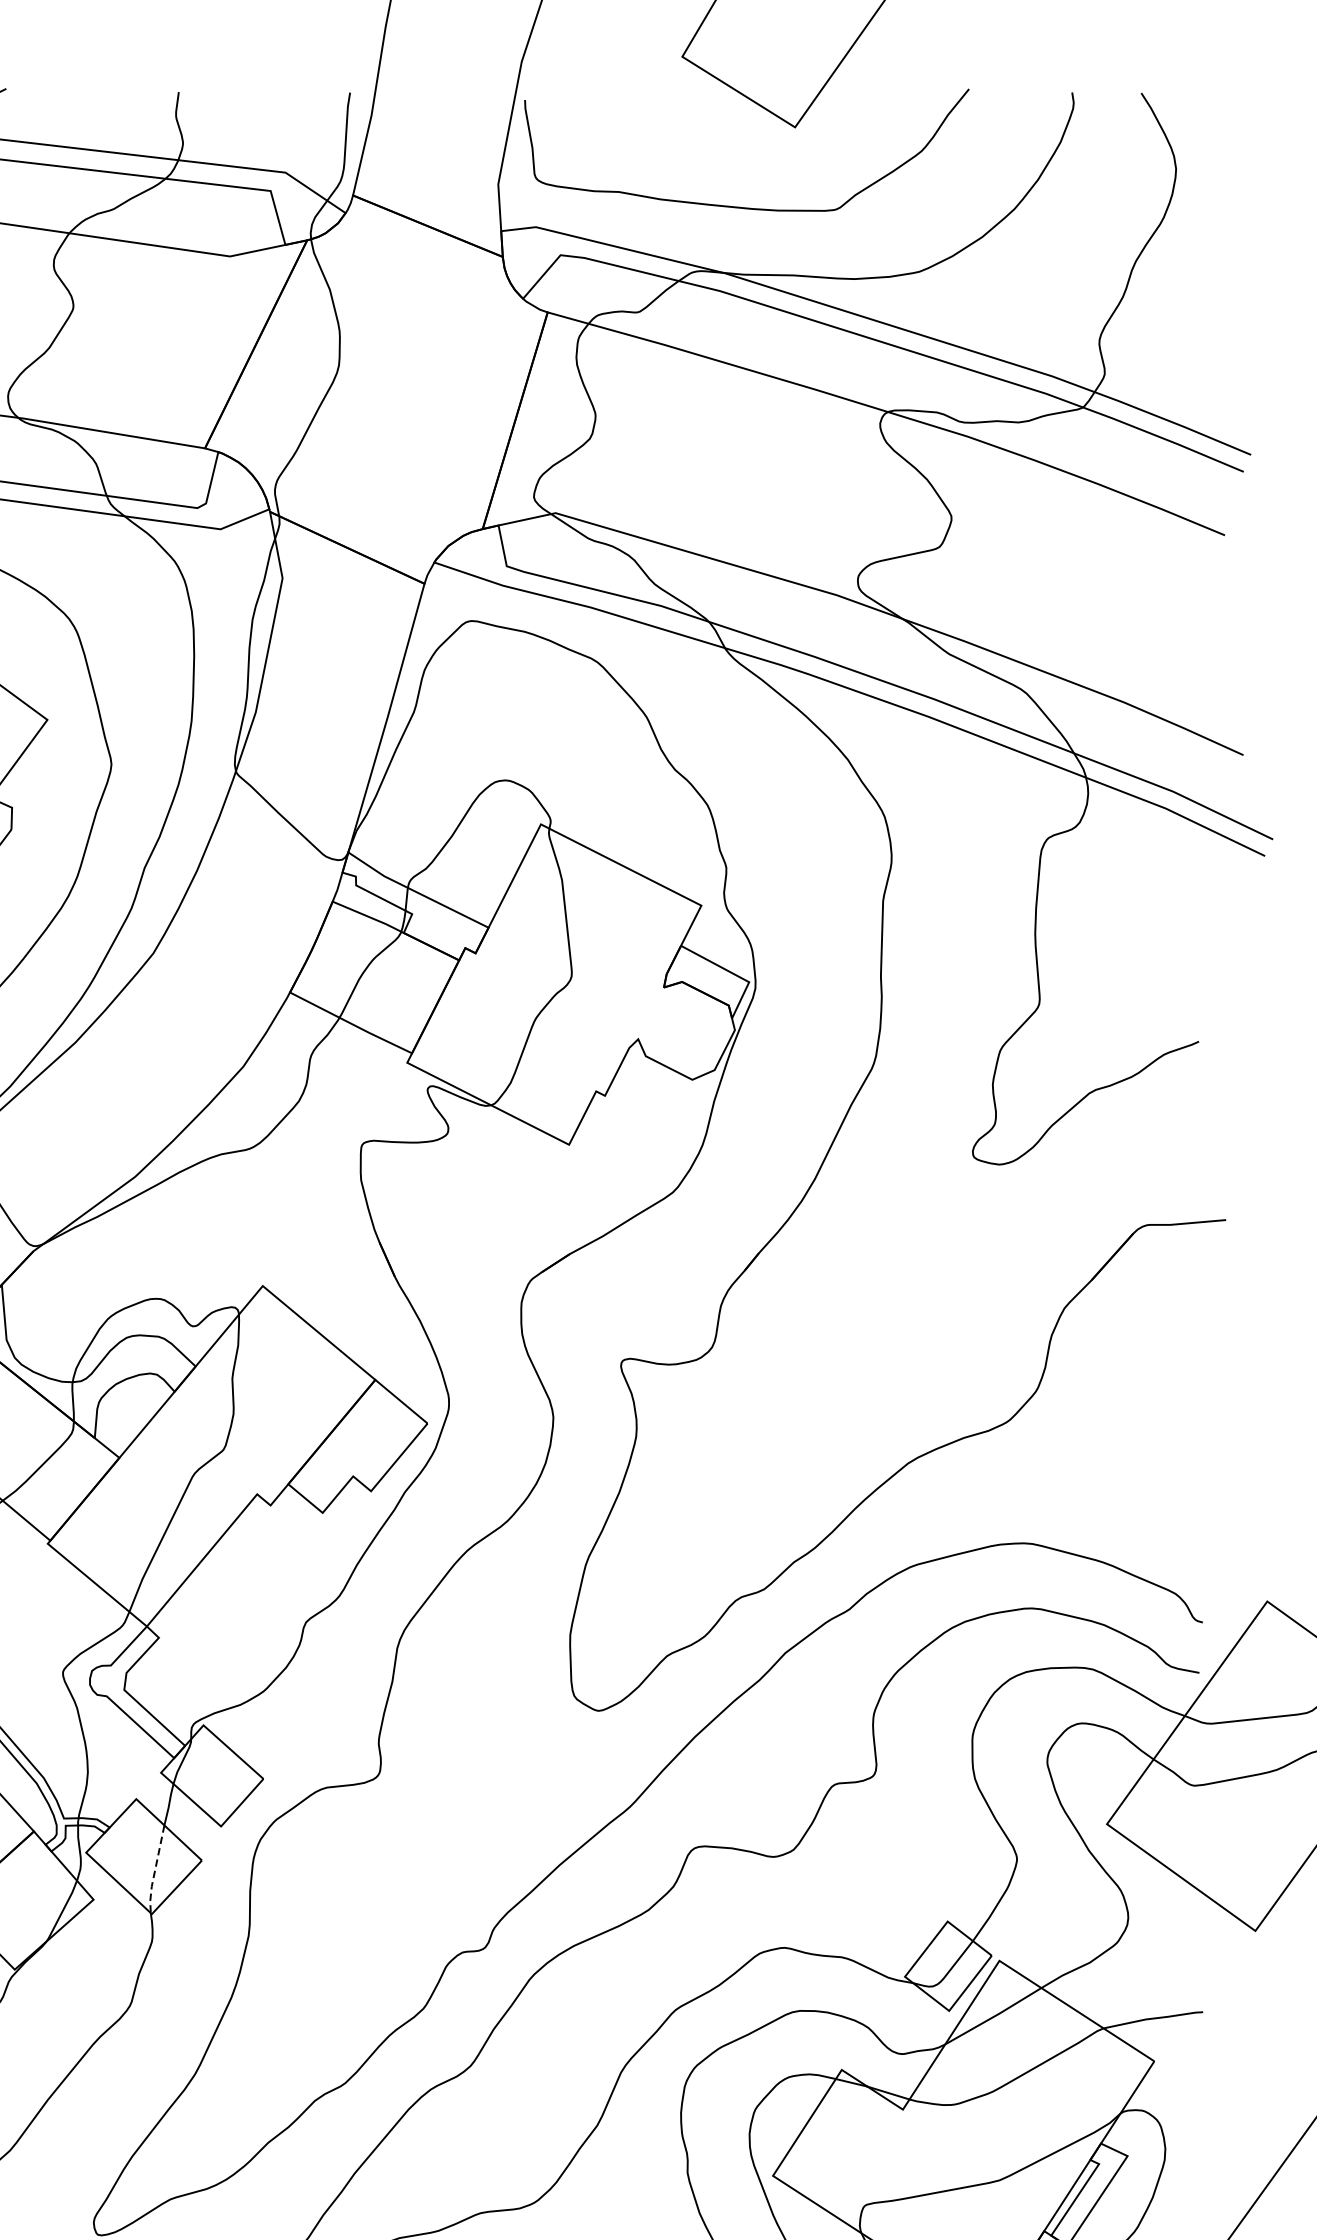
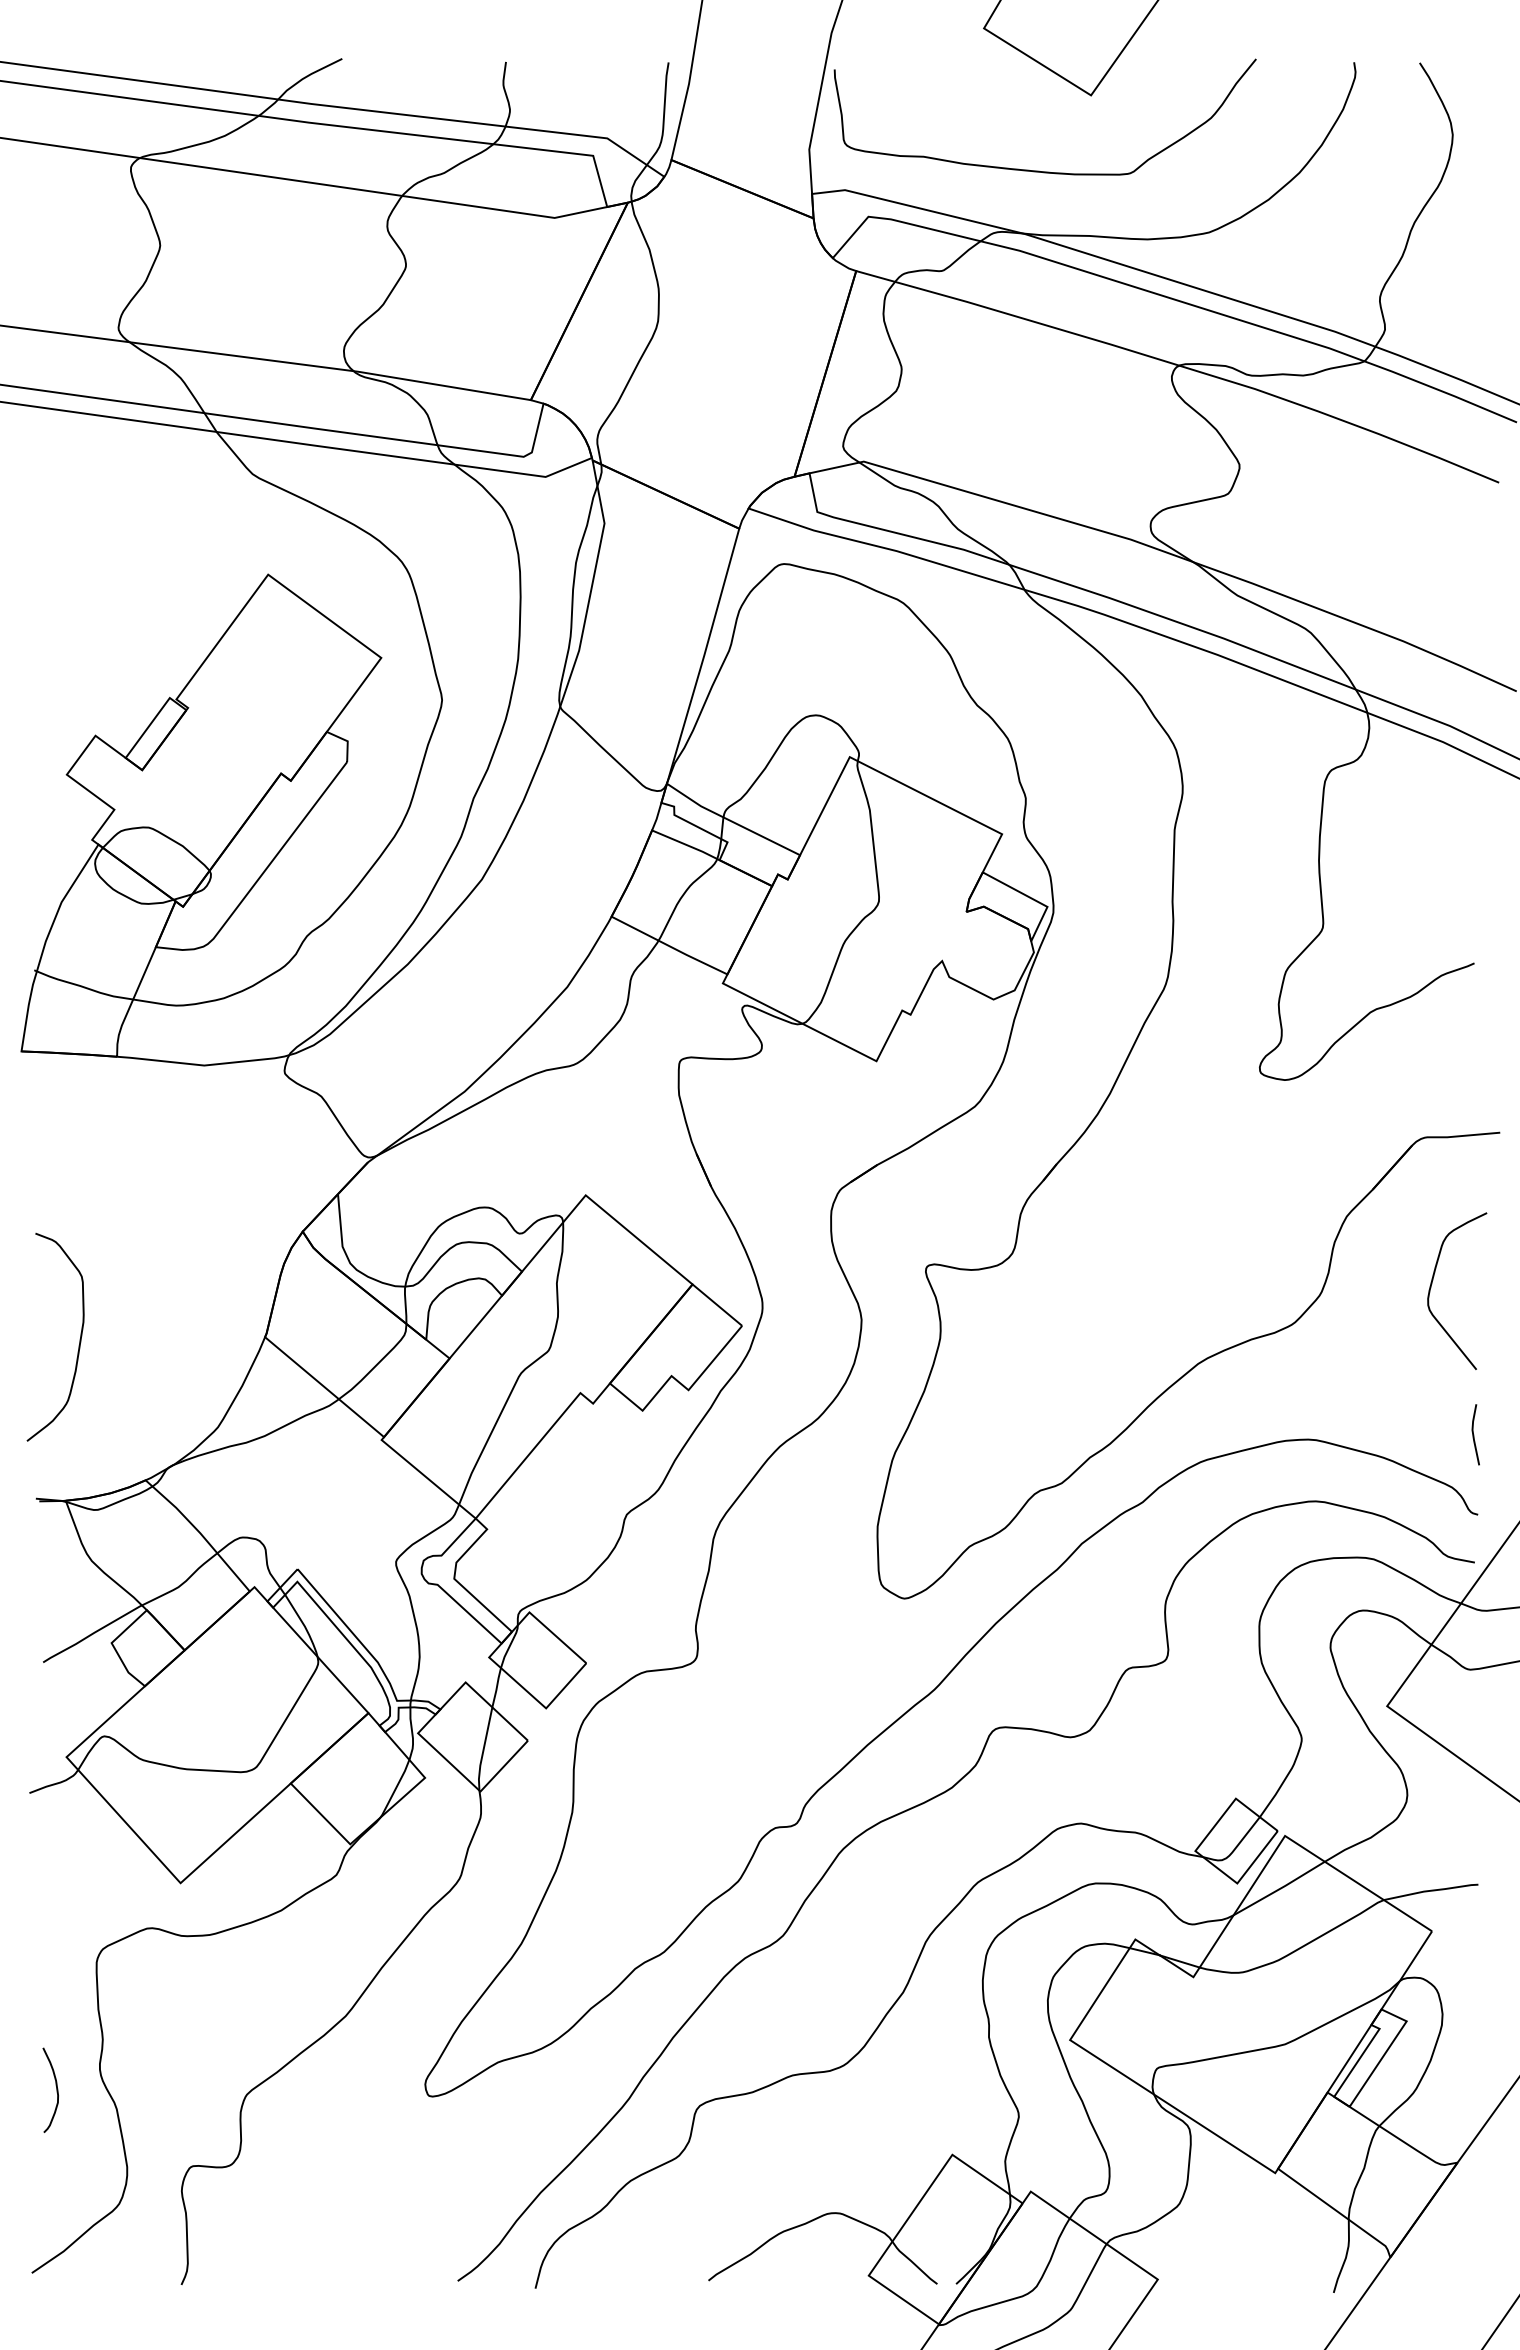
curve: (1154, 1379) -> (1432, 1284), added
line: (1199, 1537) -> (1474, 1434), added
line: (155, 1870) -> (483, 1750), dashed -> solid

